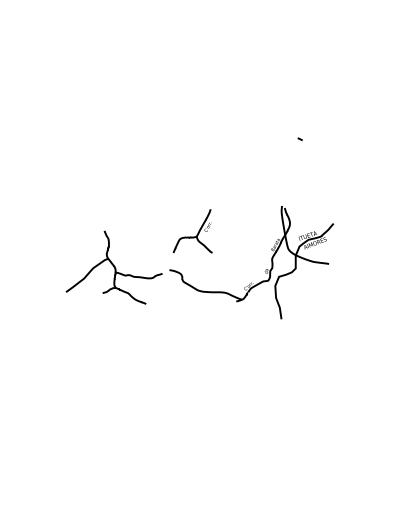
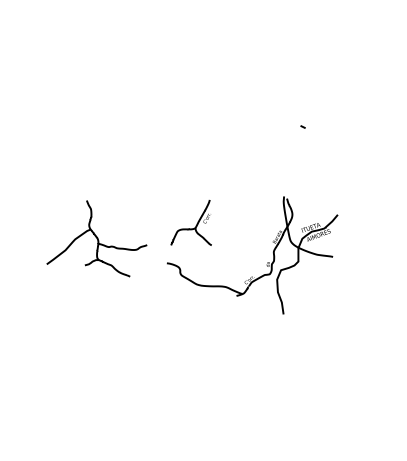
part: (113, 267) -> (96, 238), moved

